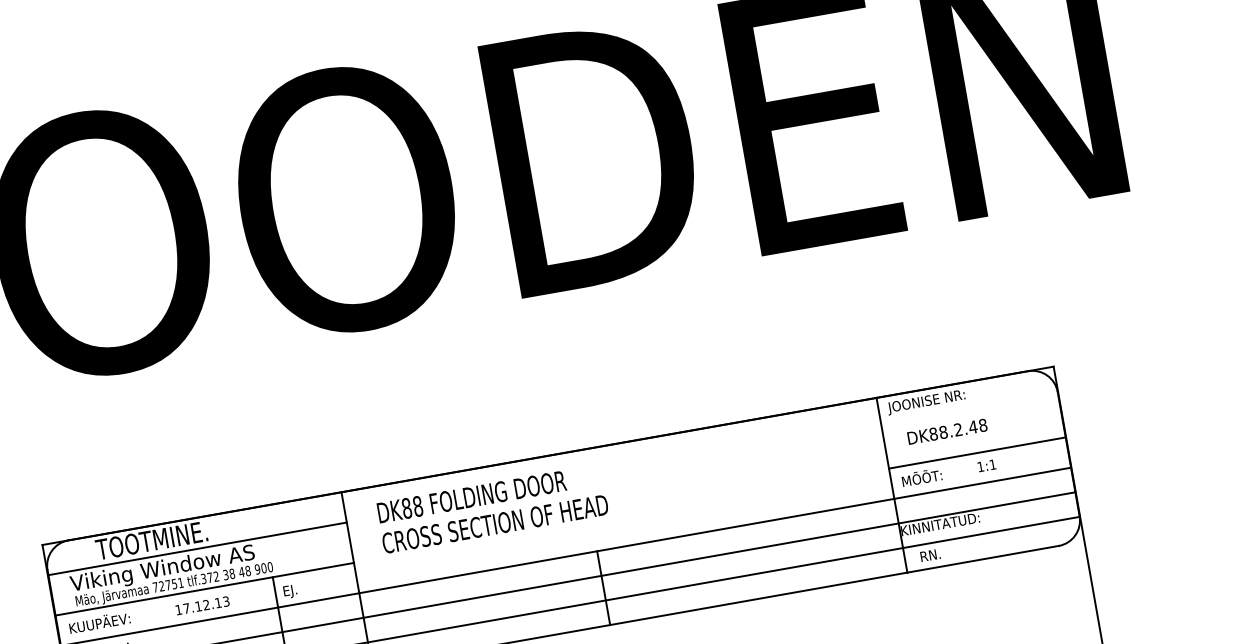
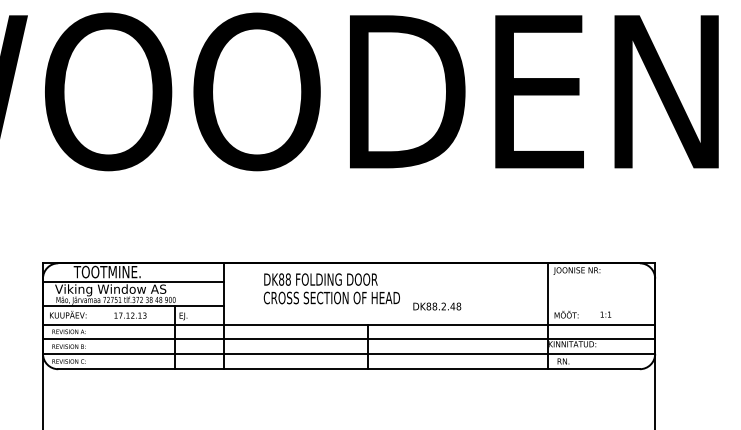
text: (947, 431) -> (437, 306), moved
line: (977, 453) -> (601, 306), removed
text: (491, 508) -> (331, 288), moved

